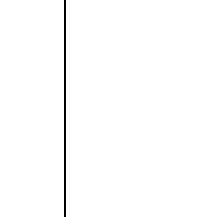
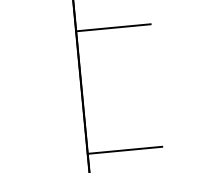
line: (102, 79) -> (113, 27), added
line: (102, 202) -> (124, 150), added

